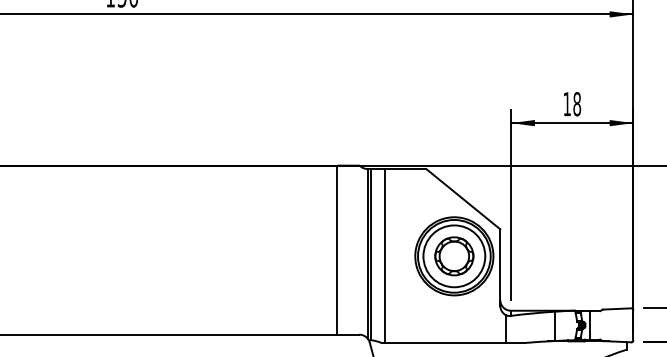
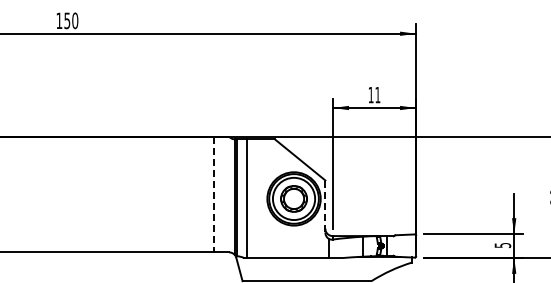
text: (576, 103) -> (377, 94), 18 -> 11
line: (337, 249) -> (214, 194), solid -> dashed
line: (500, 265) -> (325, 205), solid -> dashed

